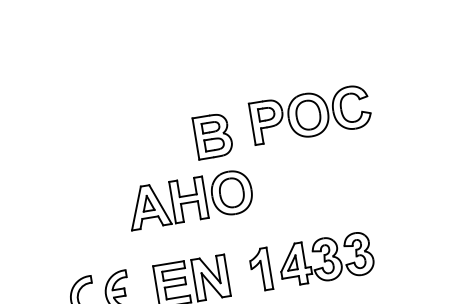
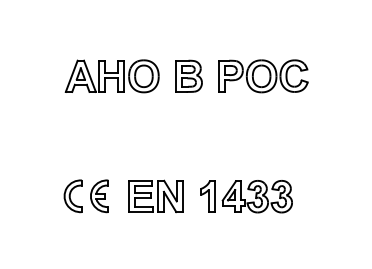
part: (310, 114) -> (263, 76), moved
part: (212, 135) -> (188, 75), moved
part: (189, 200) -> (111, 76), moved

